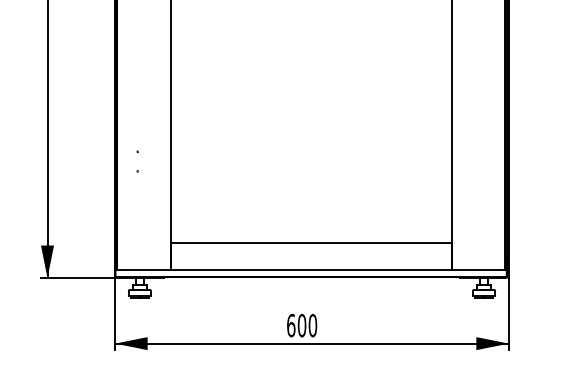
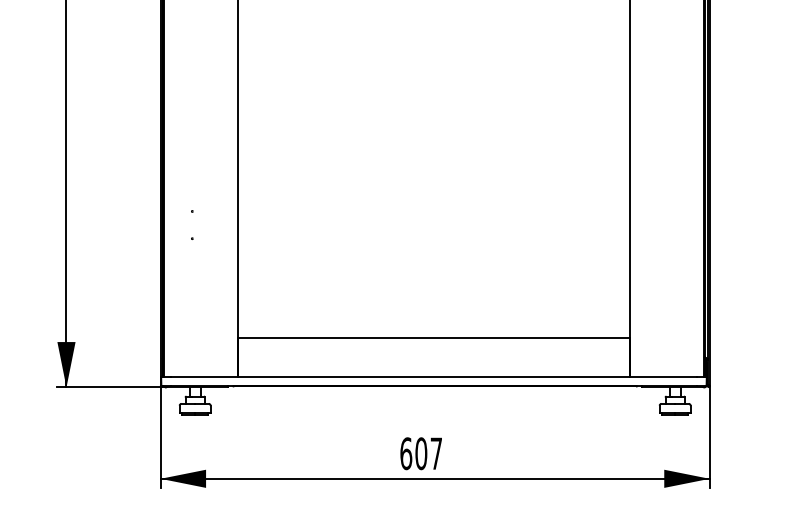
text: (312, 325) -> (436, 453), 600 -> 607

